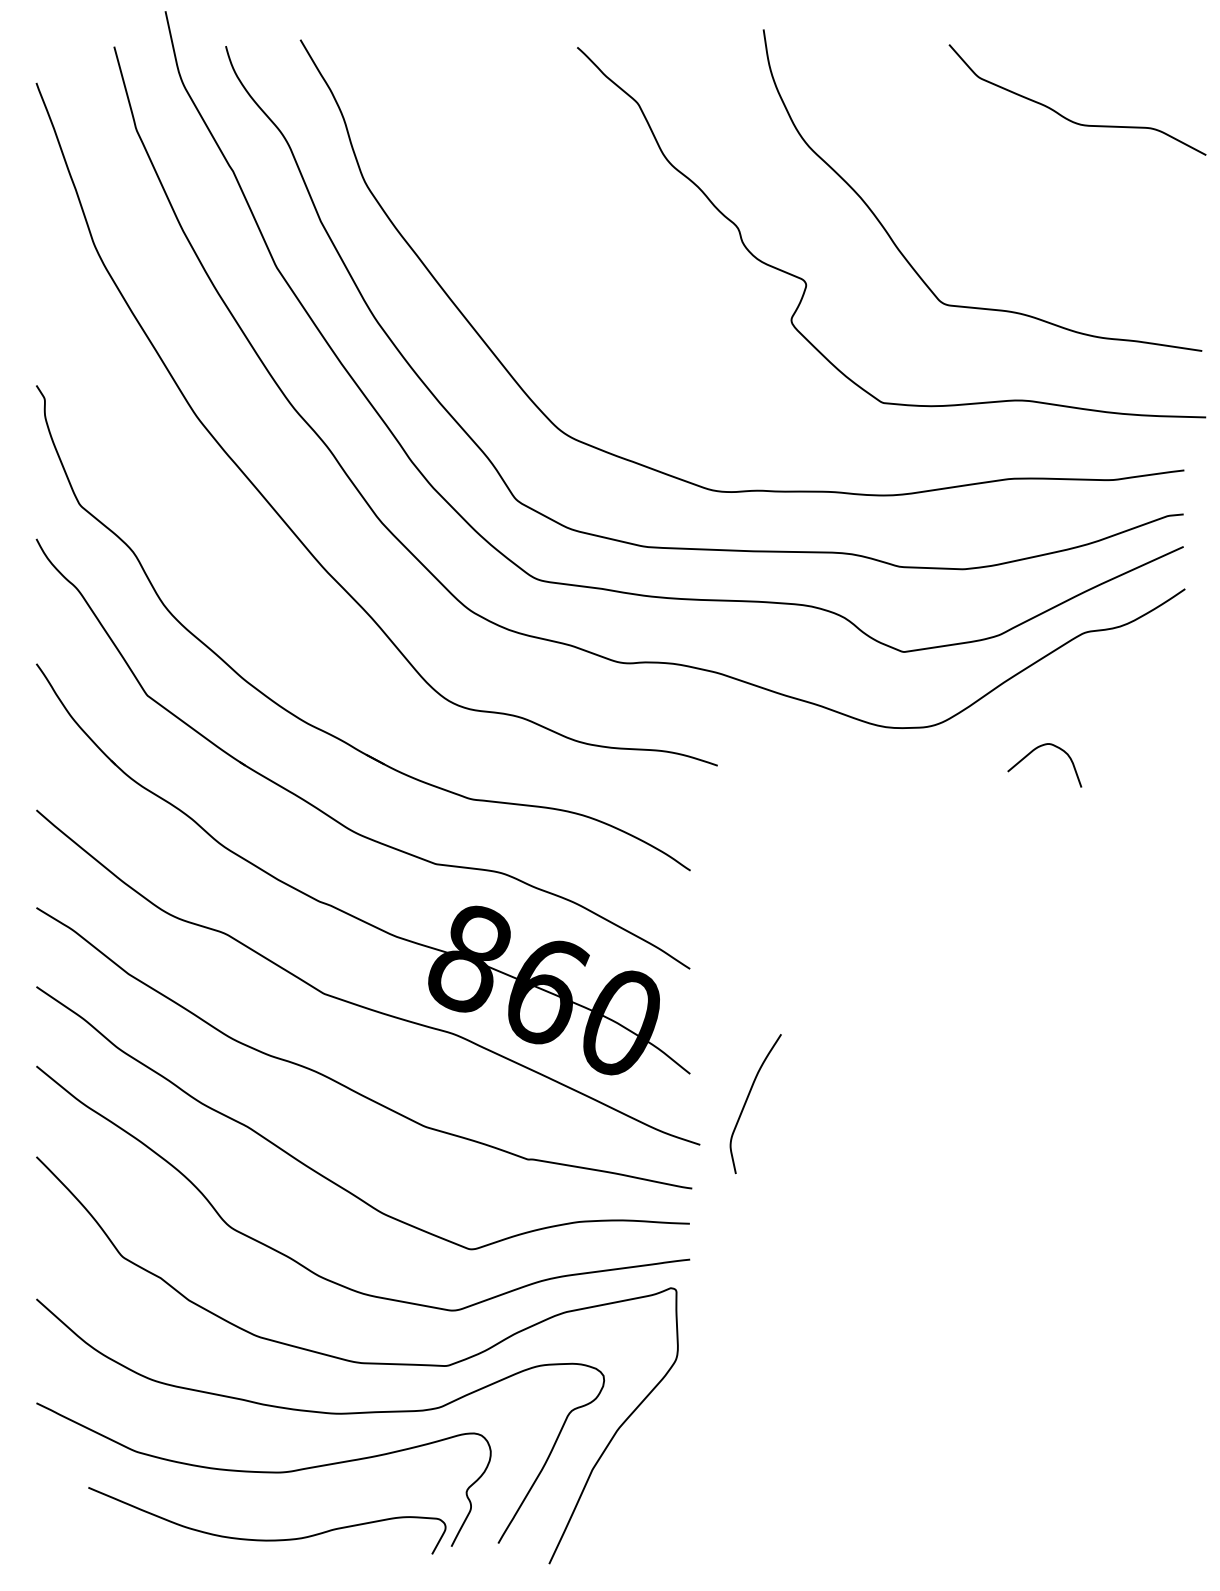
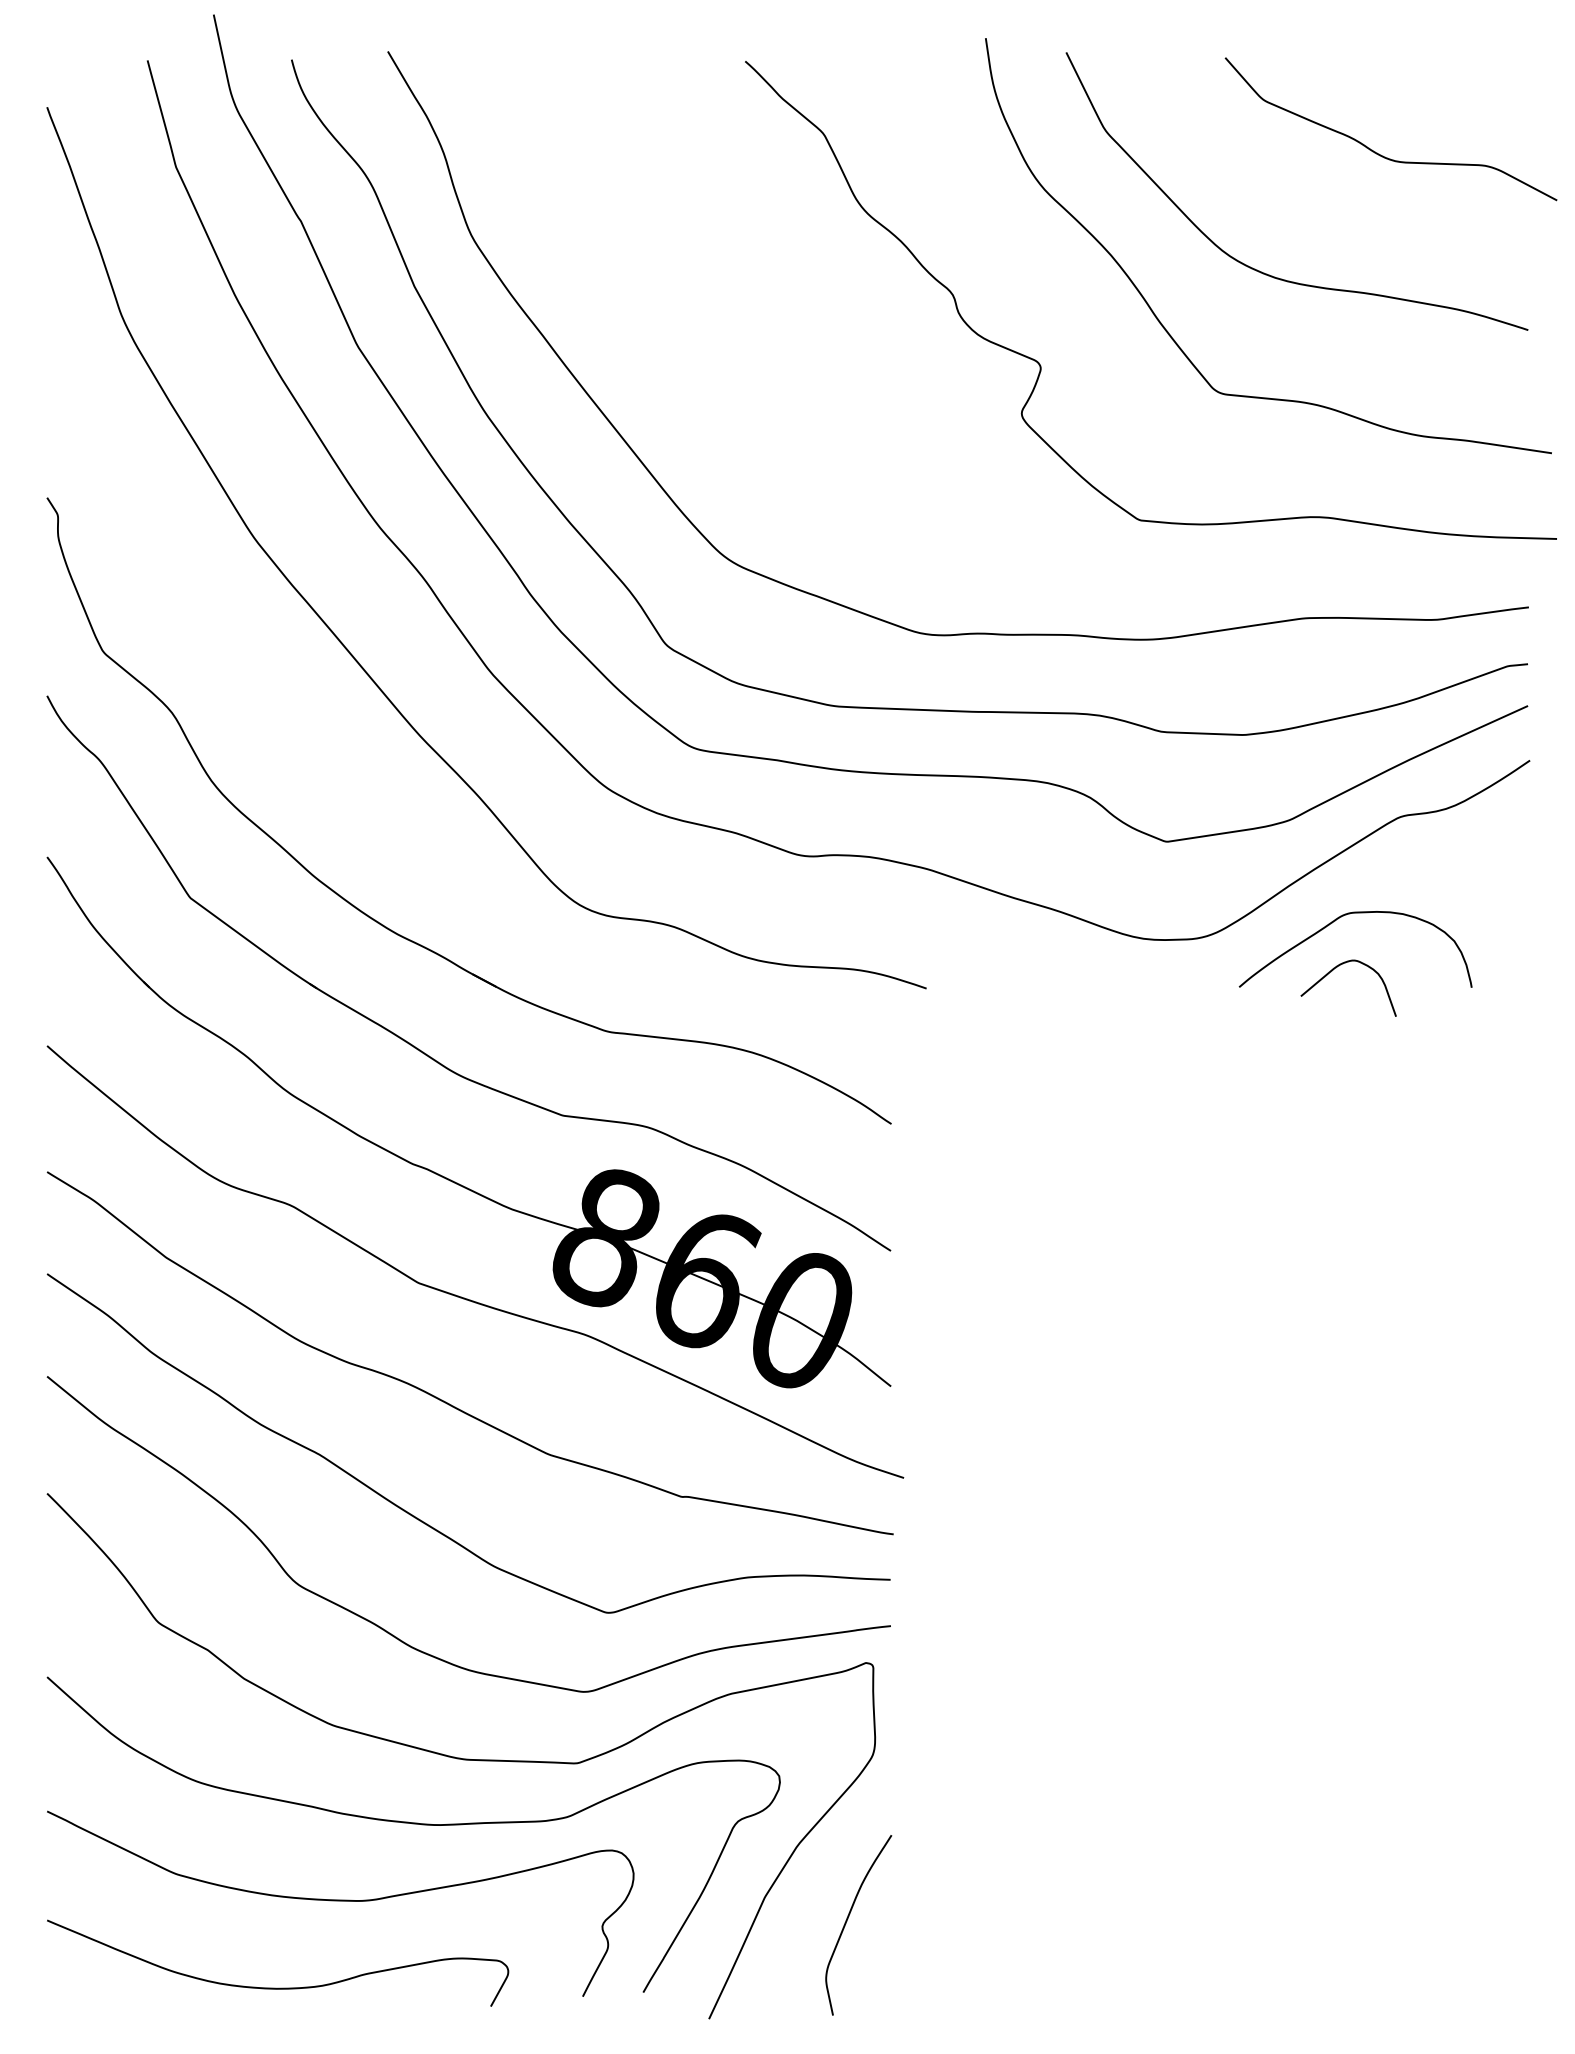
curve: (979, 210) -> (1264, 272), added
curve: (1034, 713) -> (1335, 921), added
curve: (747, 1099) -> (848, 1919), moved
curve: (267, 1539) -> (278, 1987), moved

